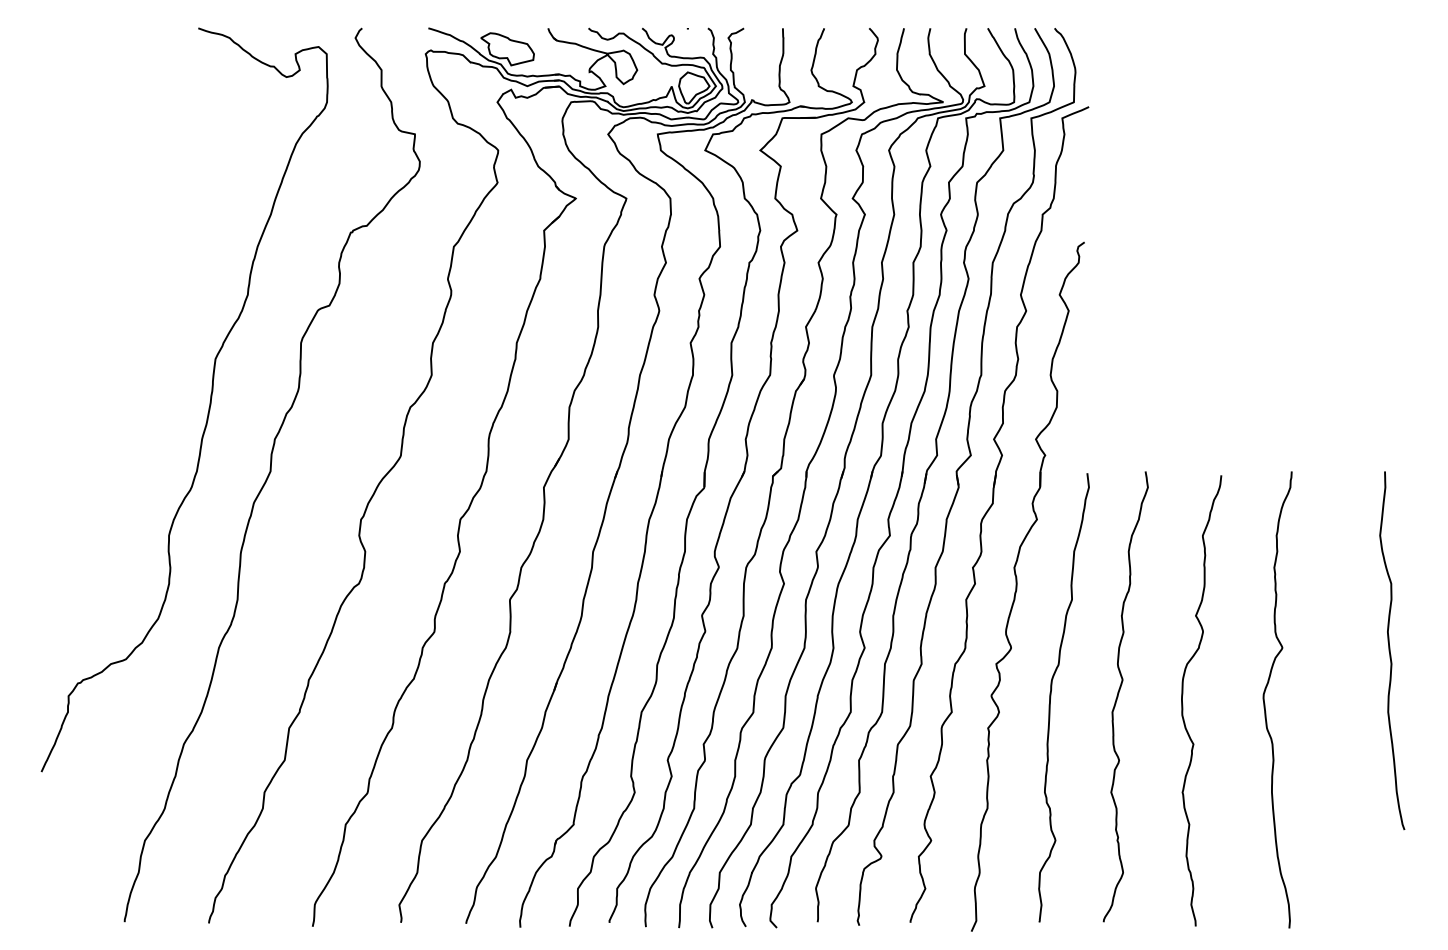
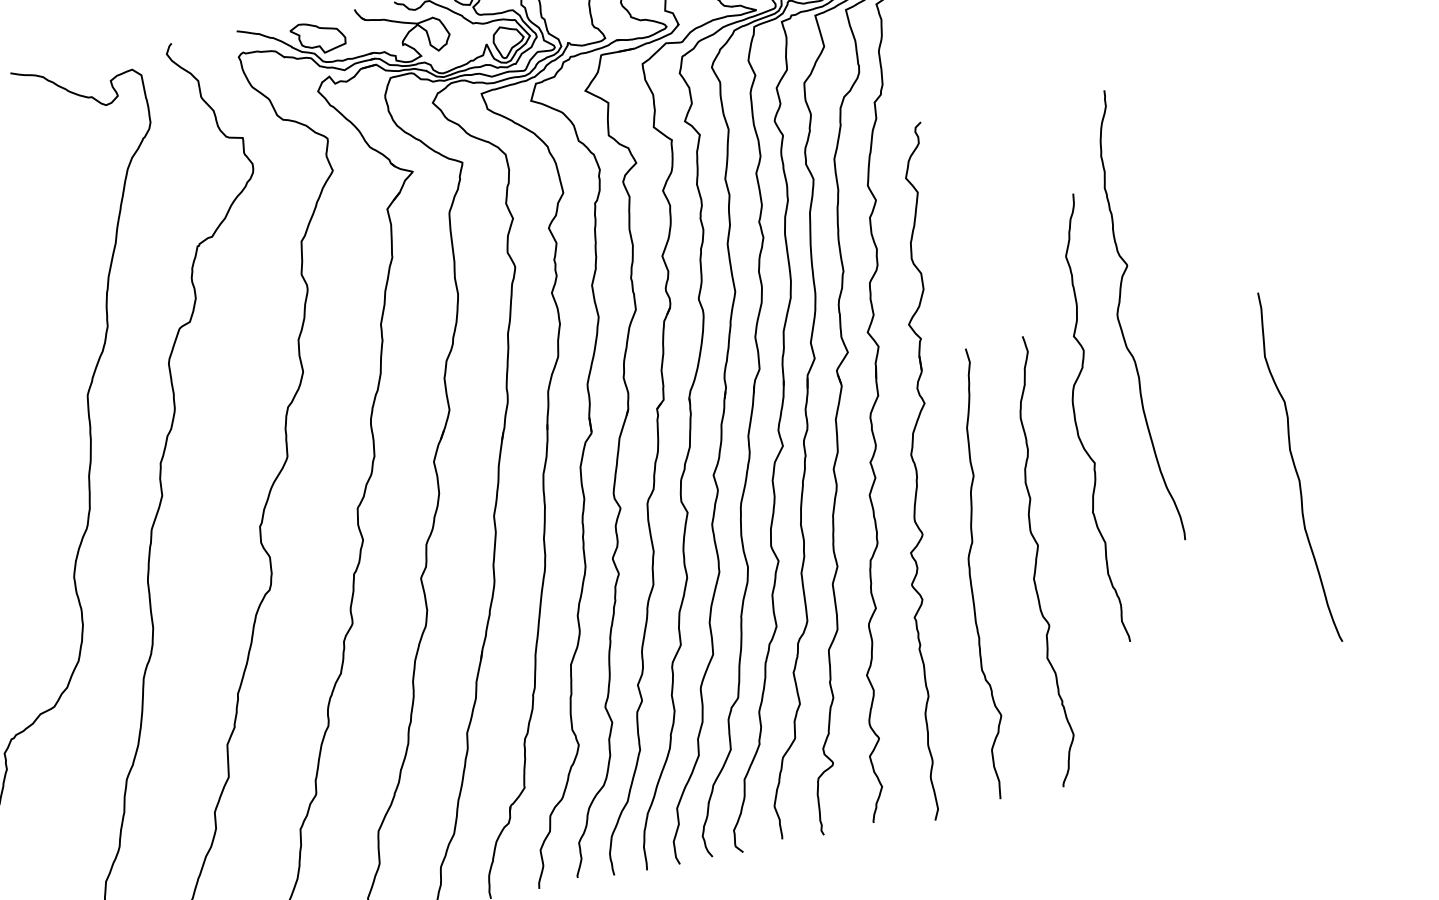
curve: (1265, 703) -> (1120, 323), moved
curve: (1183, 704) -> (1077, 425), moved

